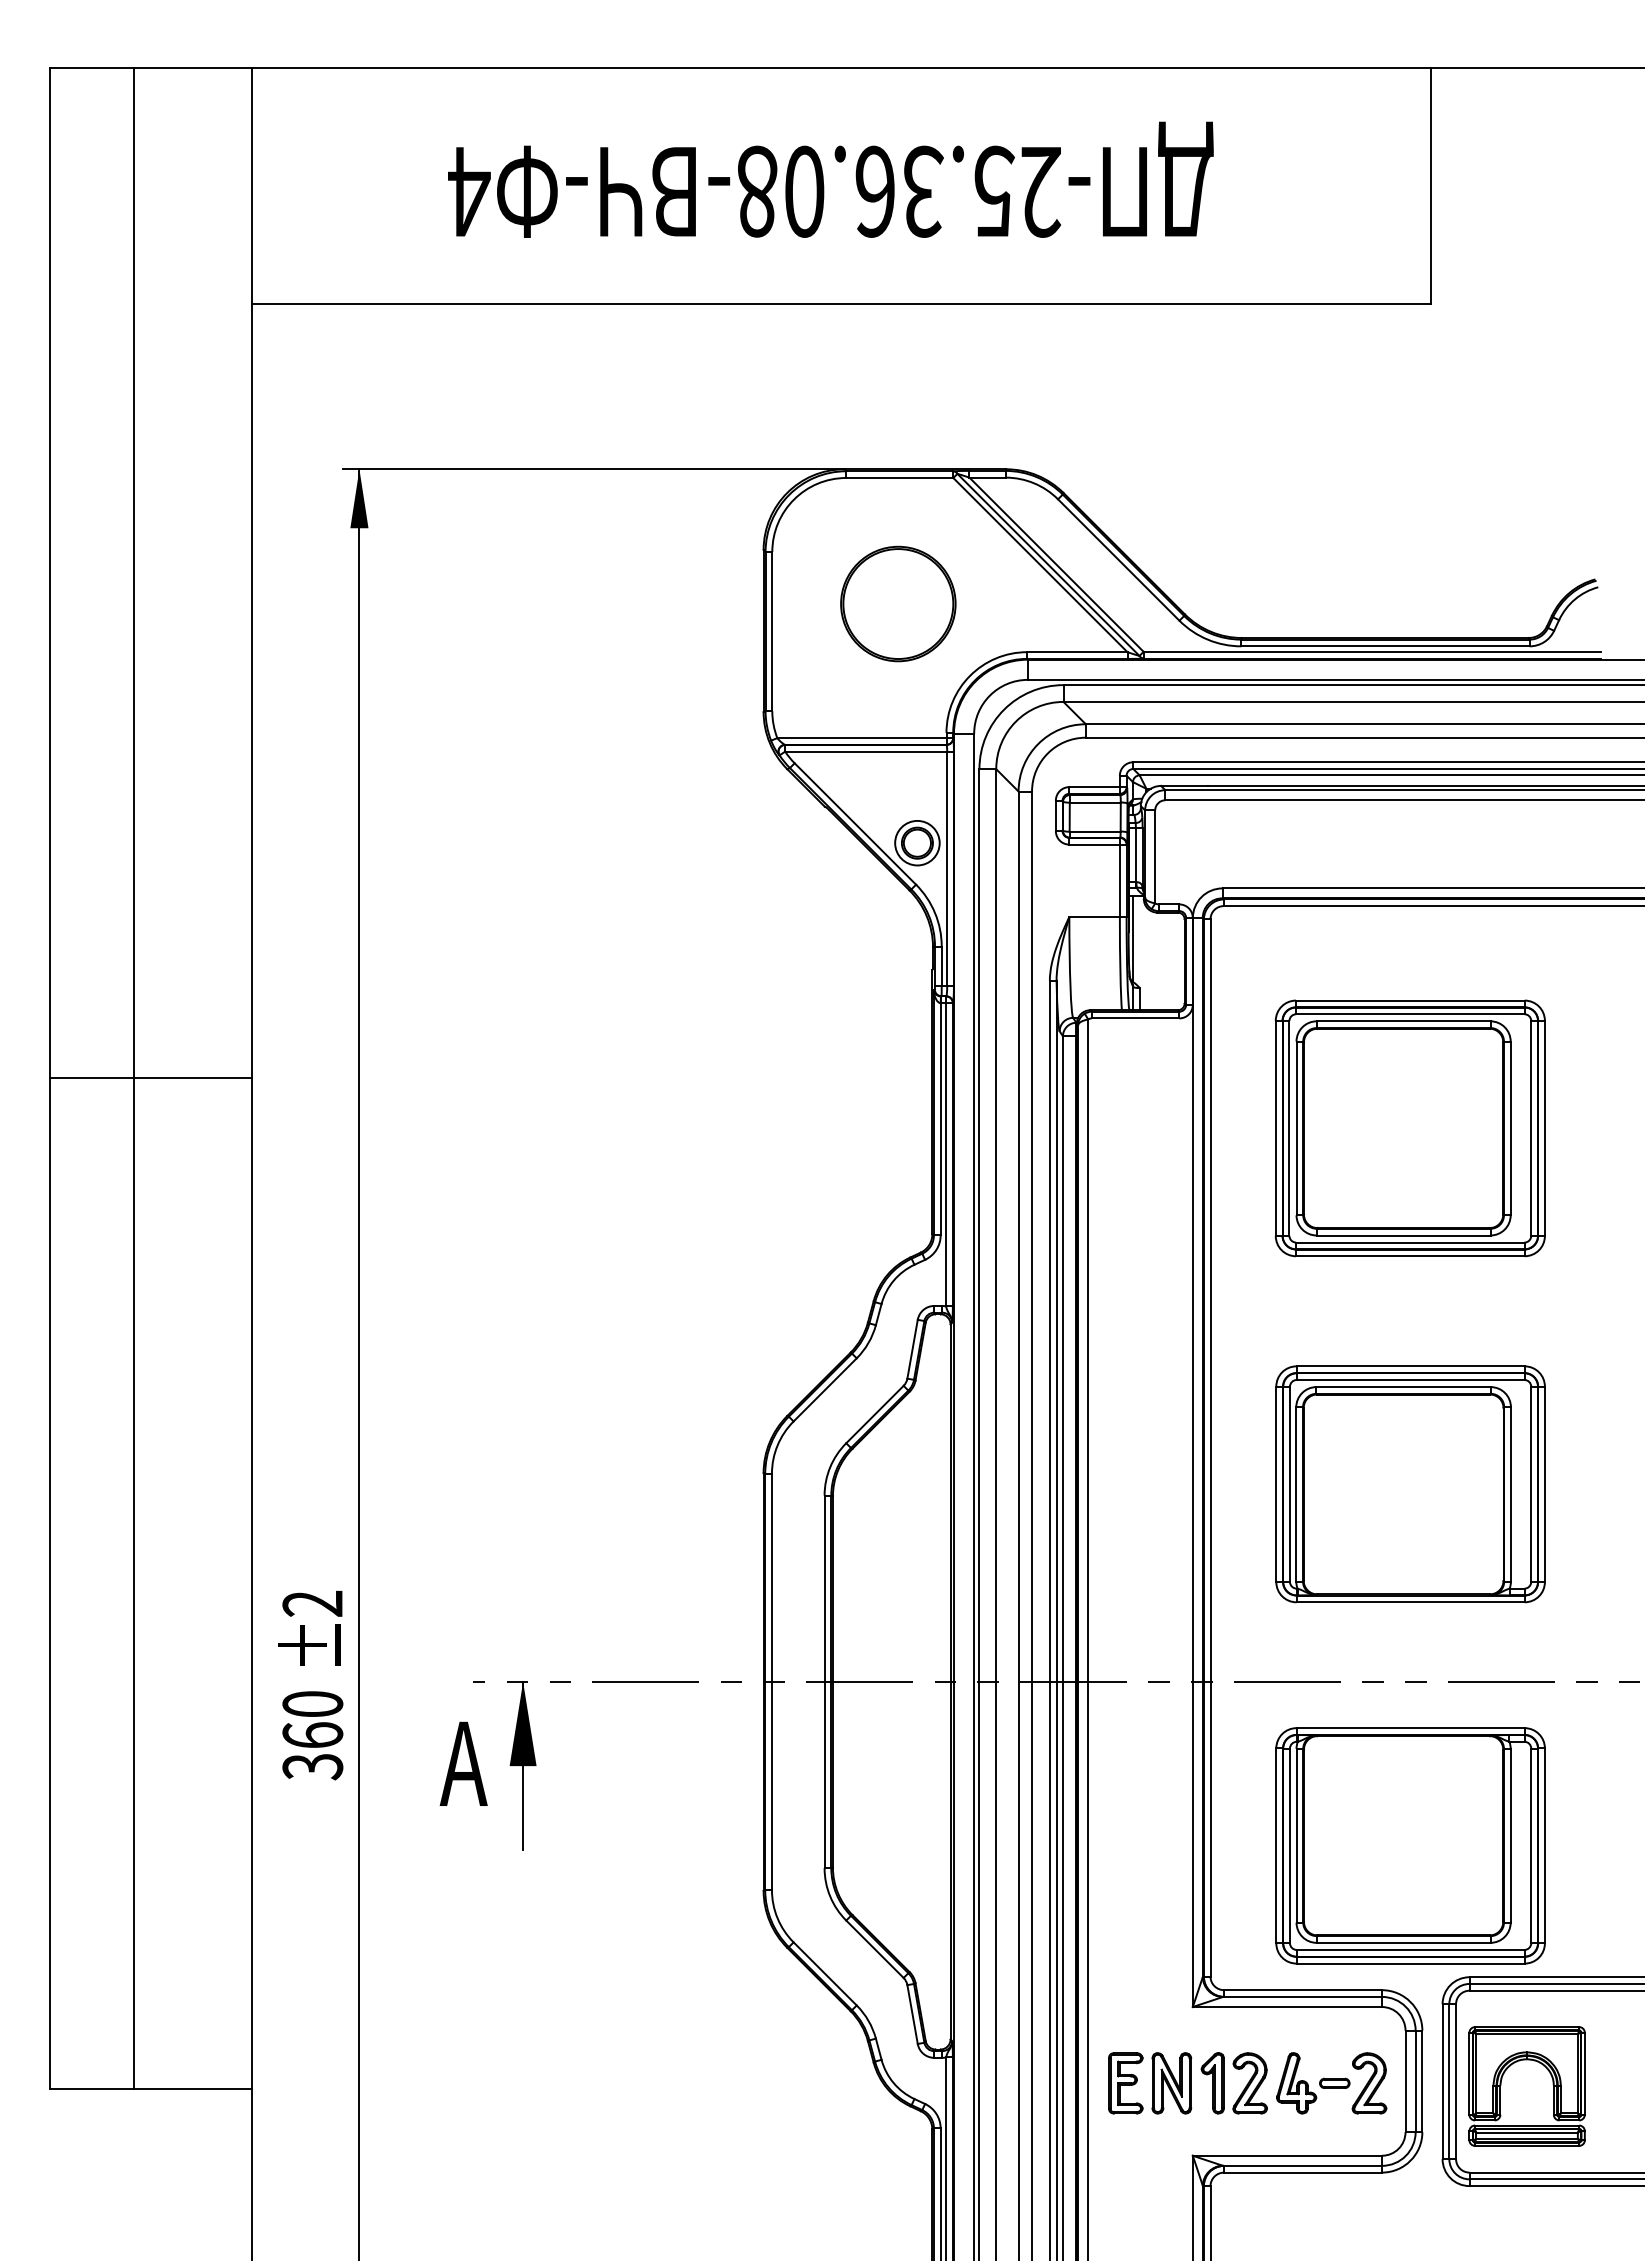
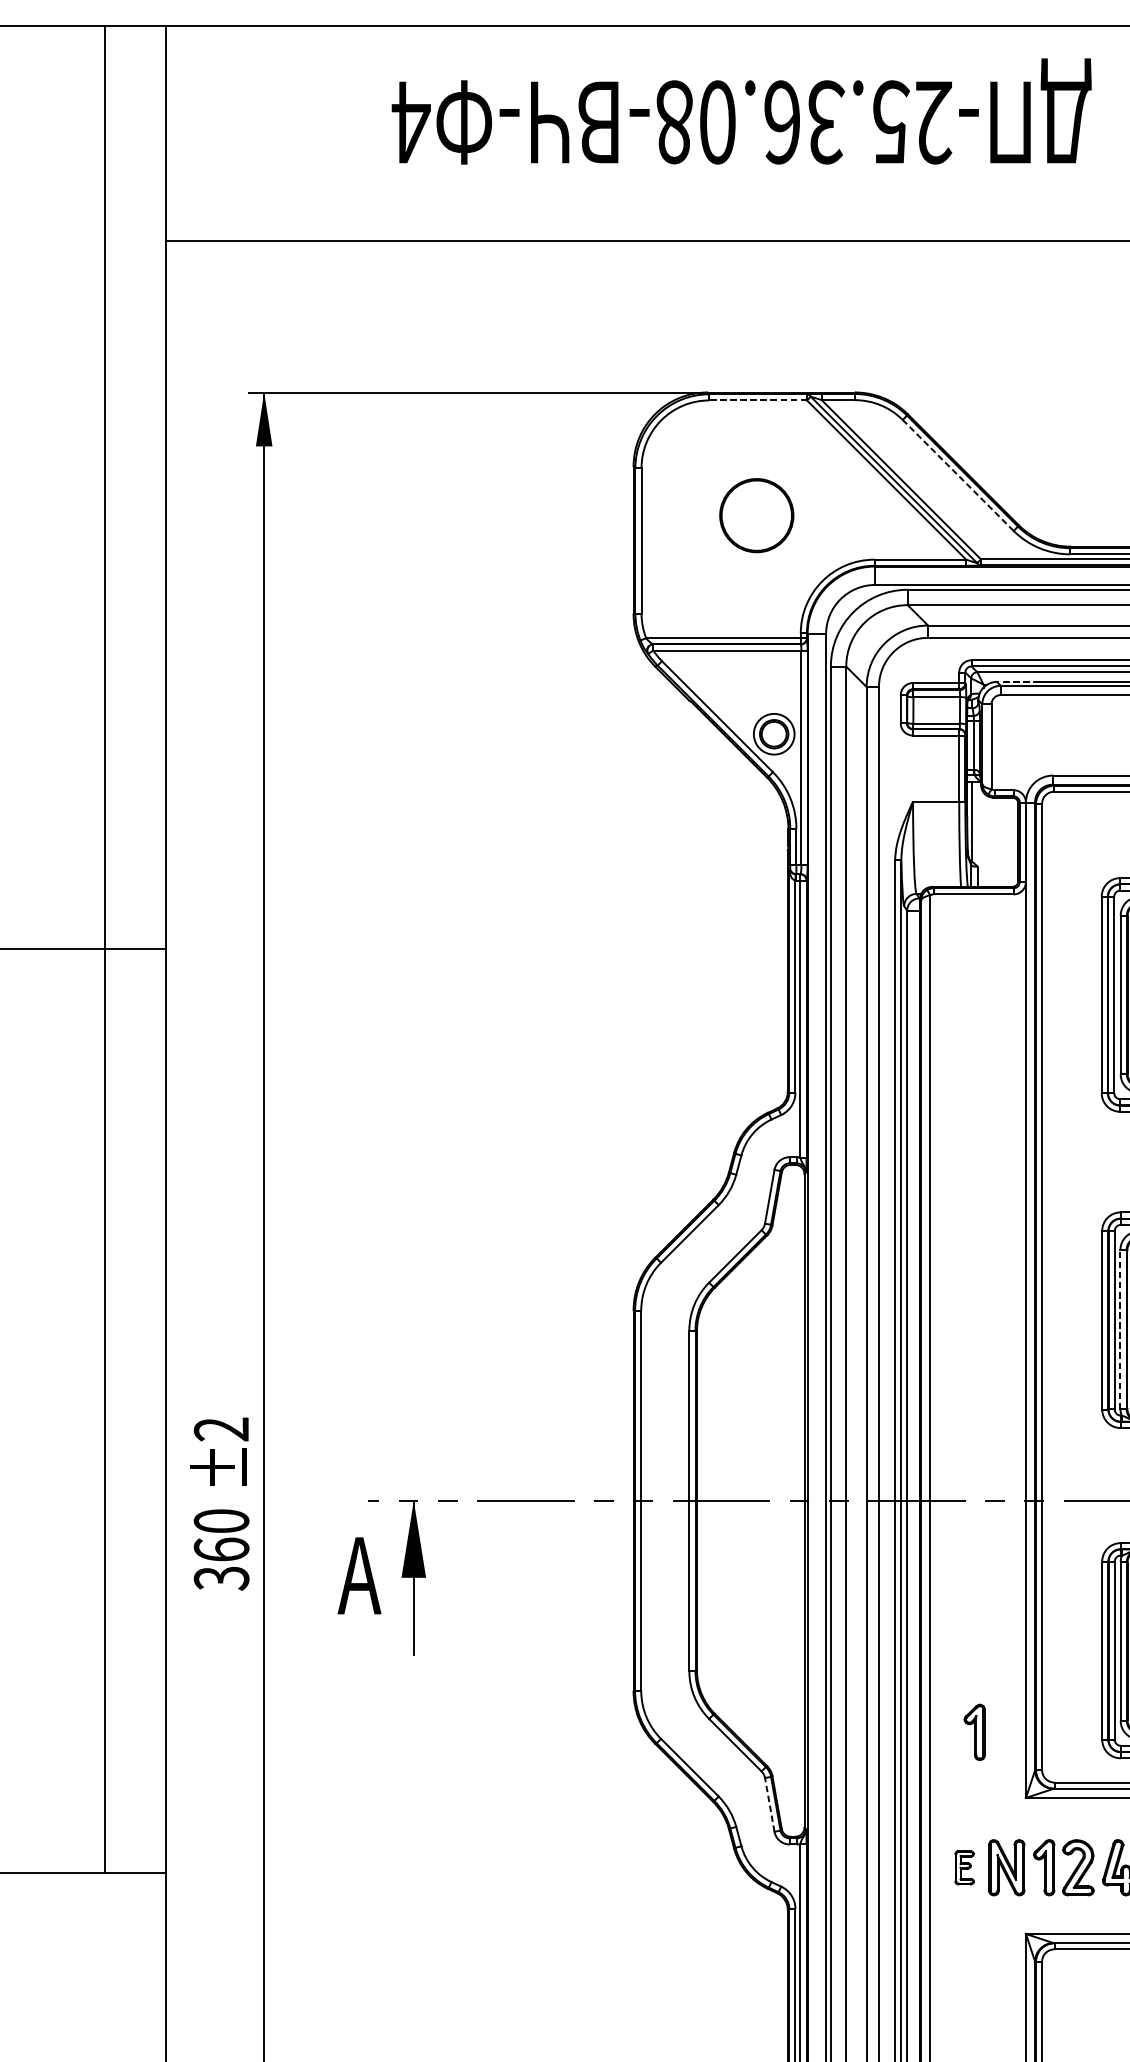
text: (830, 179) -> (741, 111), moved
line: (899, 478) -> (757, 400), solid -> dashed
line: (1118, 560) -> (957, 475), solid -> dashed
part: (898, 603) -> (756, 515), size x0.7
line: (1183, 785) -> (1017, 681), solid -> dashed
line: (133, 1077) -> (104, 948), moved
line: (1296, 1493) -> (1120, 1328), solid -> dashed
part: (1136, 1935) -> (974, 1732), added
line: (912, 2014) -> (769, 1804), solid -> dashed
part: (1125, 2083) -> (964, 1867), size x0.6

